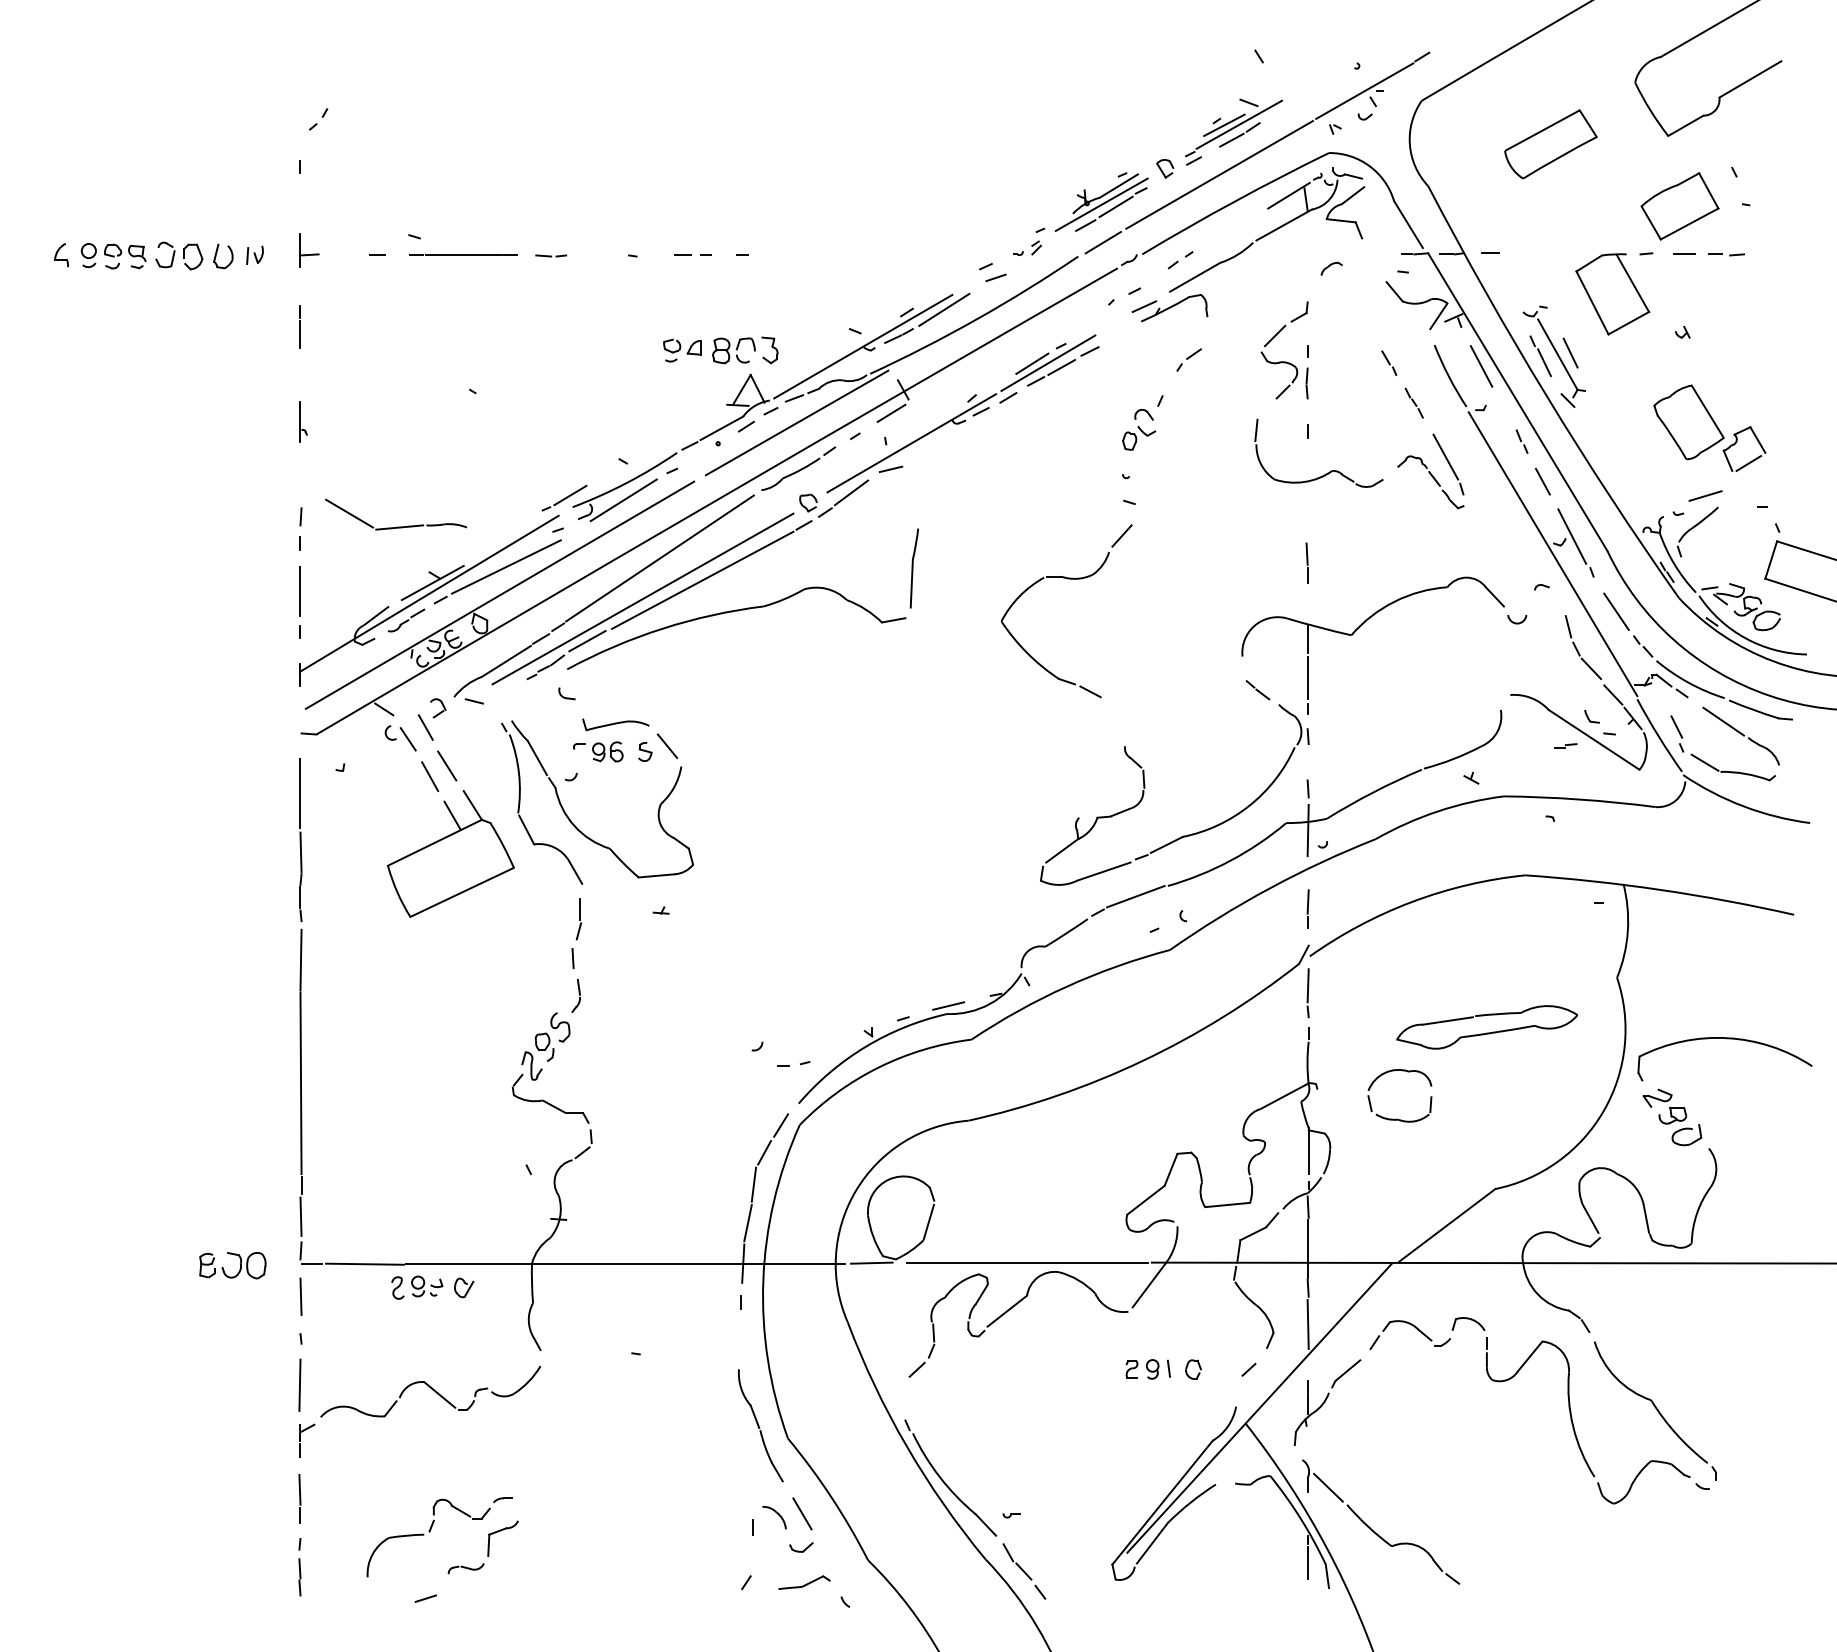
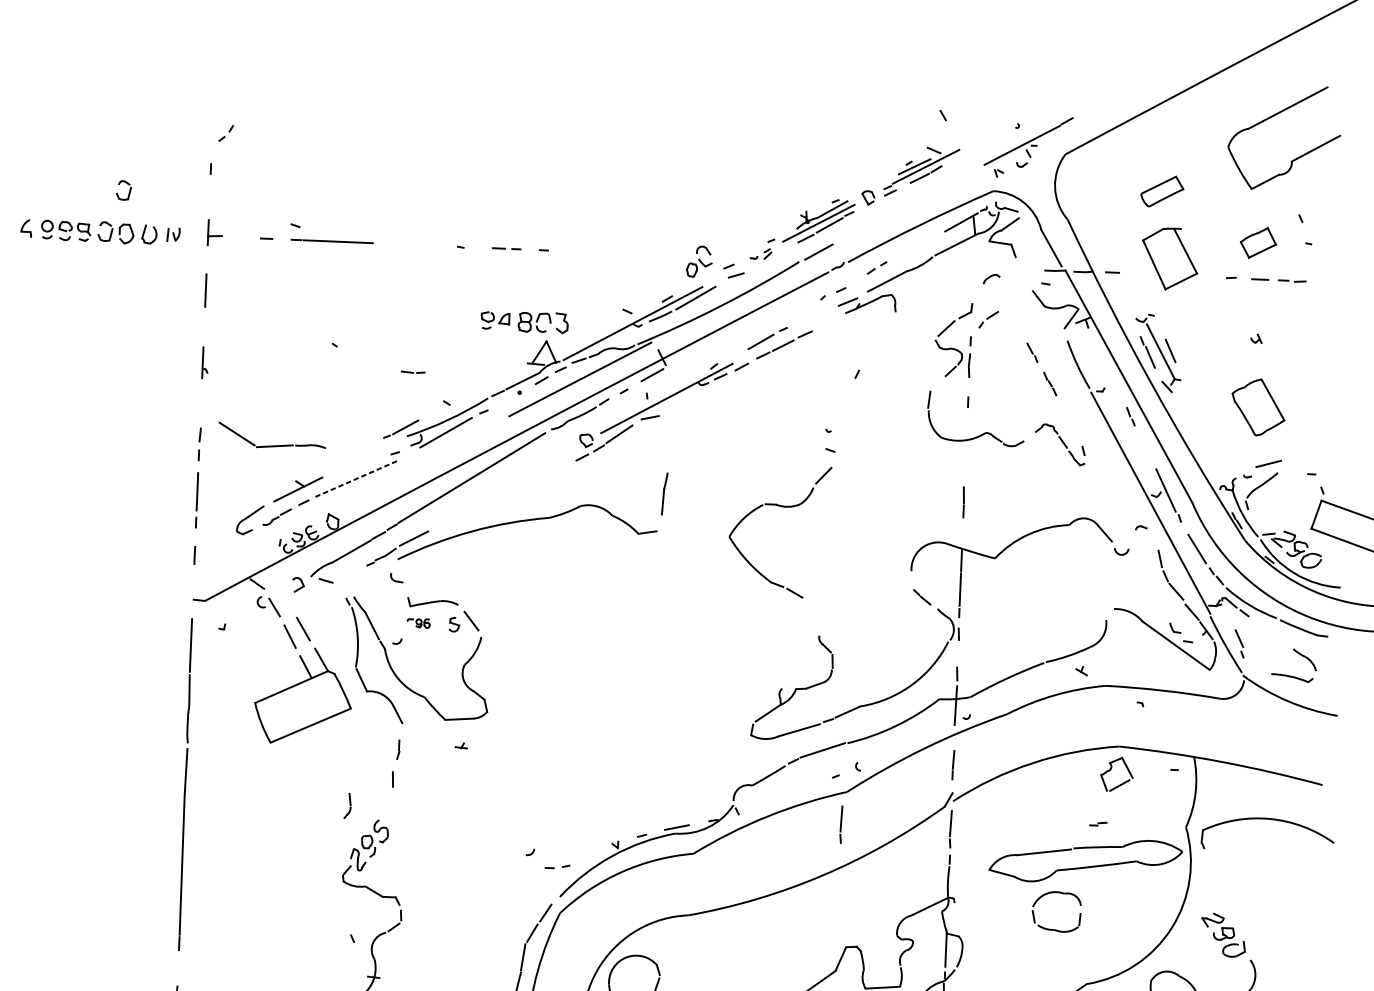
part: (1550, 144) -> (1161, 191), size x0.6
line: (1219, 174) -> (909, 204), removed
part: (194, 200) -> (129, 191), added
part: (1679, 206) -> (1258, 243), size x0.6
part: (551, 255) -> (413, 372), moved
part: (1612, 294) -> (1169, 259), moved
part: (1188, 359) -> (988, 319), moved
line: (1048, 362) -> (773, 341), removed
line: (1481, 366) -> (1102, 358), removed
part: (1139, 429) -> (699, 261), moved
part: (1737, 442) -> (1111, 769), moved
line: (1445, 456) -> (1072, 425), removed
line: (1542, 481) -> (1145, 447), removed
line: (506, 567) -> (354, 480), solid -> dashed
part: (913, 568) -> (664, 493), size x0.7
line: (702, 579) -> (503, 495), removed
line: (429, 593) -> (295, 497), removed
line: (499, 594) -> (348, 500), removed
line: (642, 598) -> (457, 507), removed
line: (1723, 721) -> (1275, 635), removed
line: (425, 727) -> (288, 599), removed
part: (1565, 745) -> (1098, 823), moved
part: (598, 751) -> (418, 622), size x0.6
line: (1704, 762) -> (1259, 666), removed
part: (578, 919) -> (398, 749), size x0.6
line: (1163, 993) -> (840, 824), added
part: (575, 995) -> (347, 805), moved
part: (1486, 1027) -> (1085, 861), size x1.4
part: (1726, 1039) -> (1269, 820), moved
part: (1398, 1118) -> (1054, 929), moved
line: (300, 1216) -> (177, 966), removed

